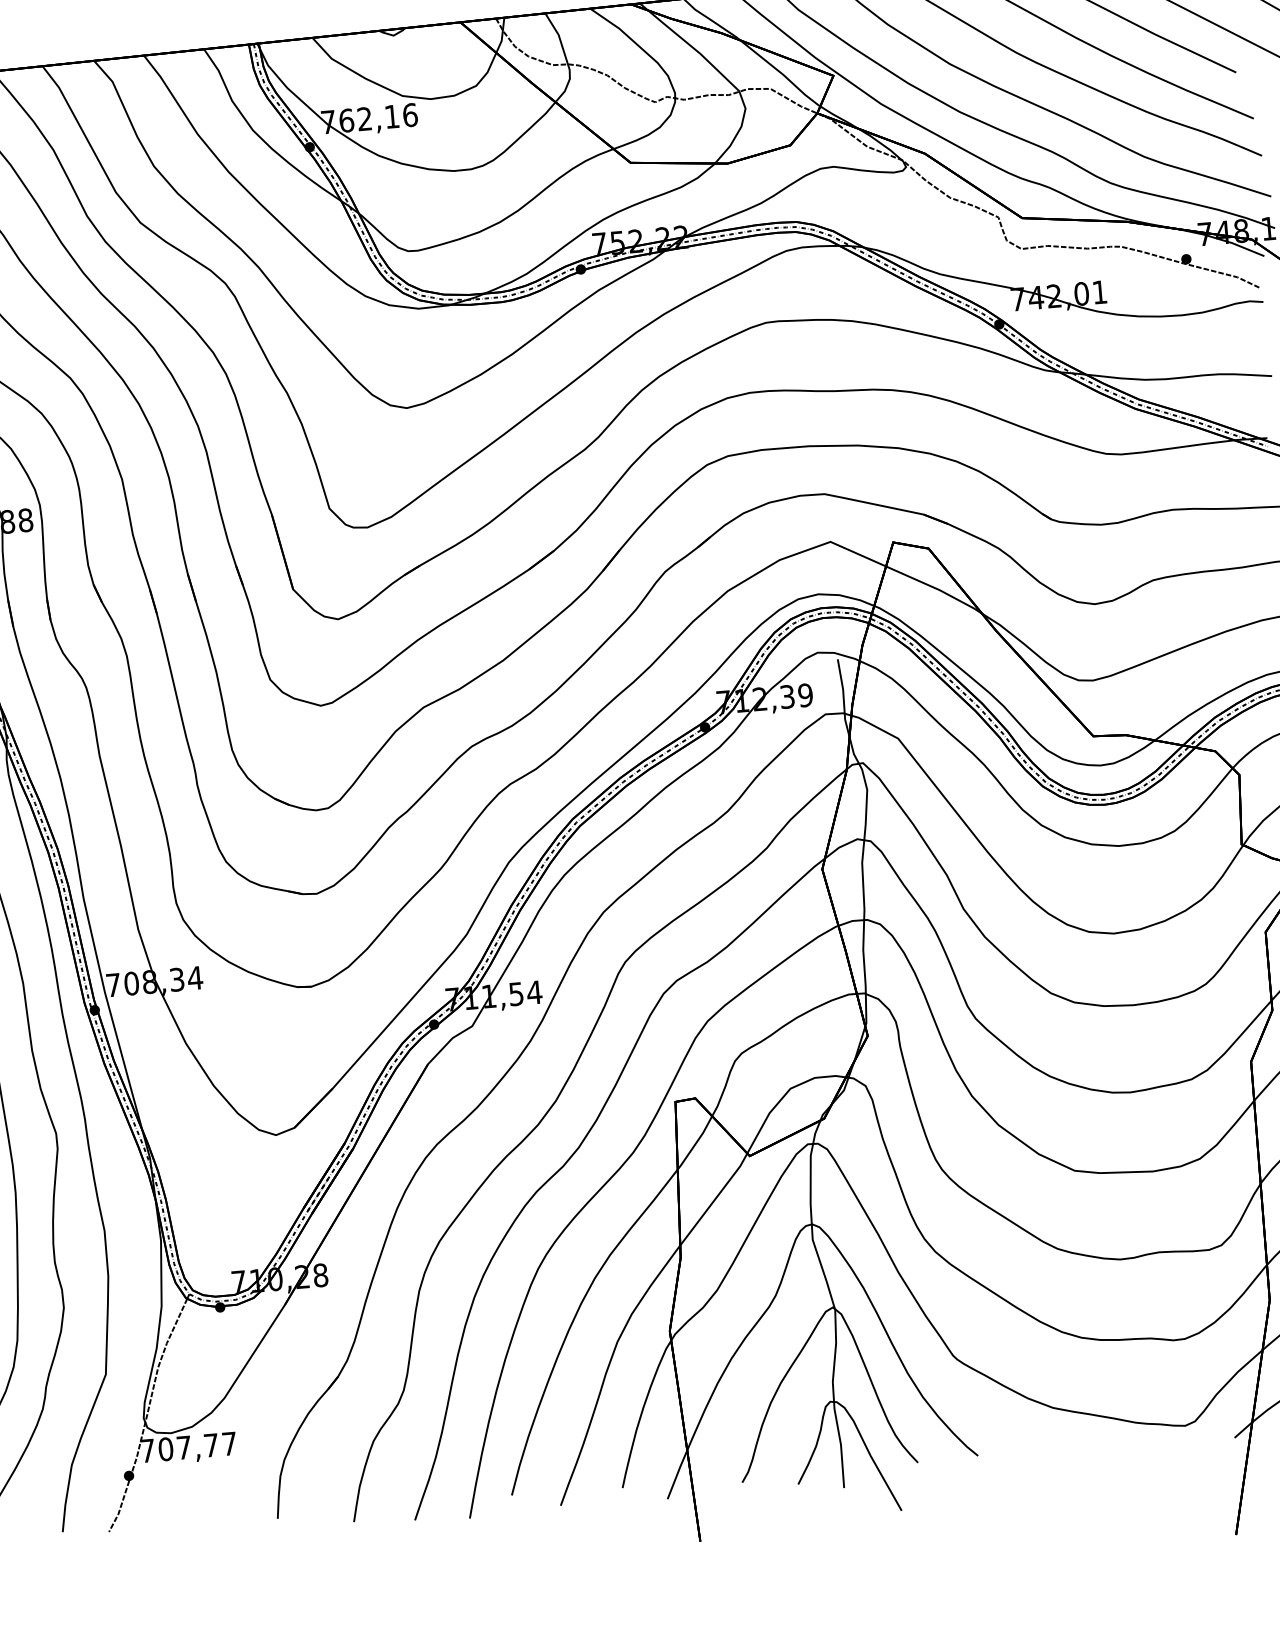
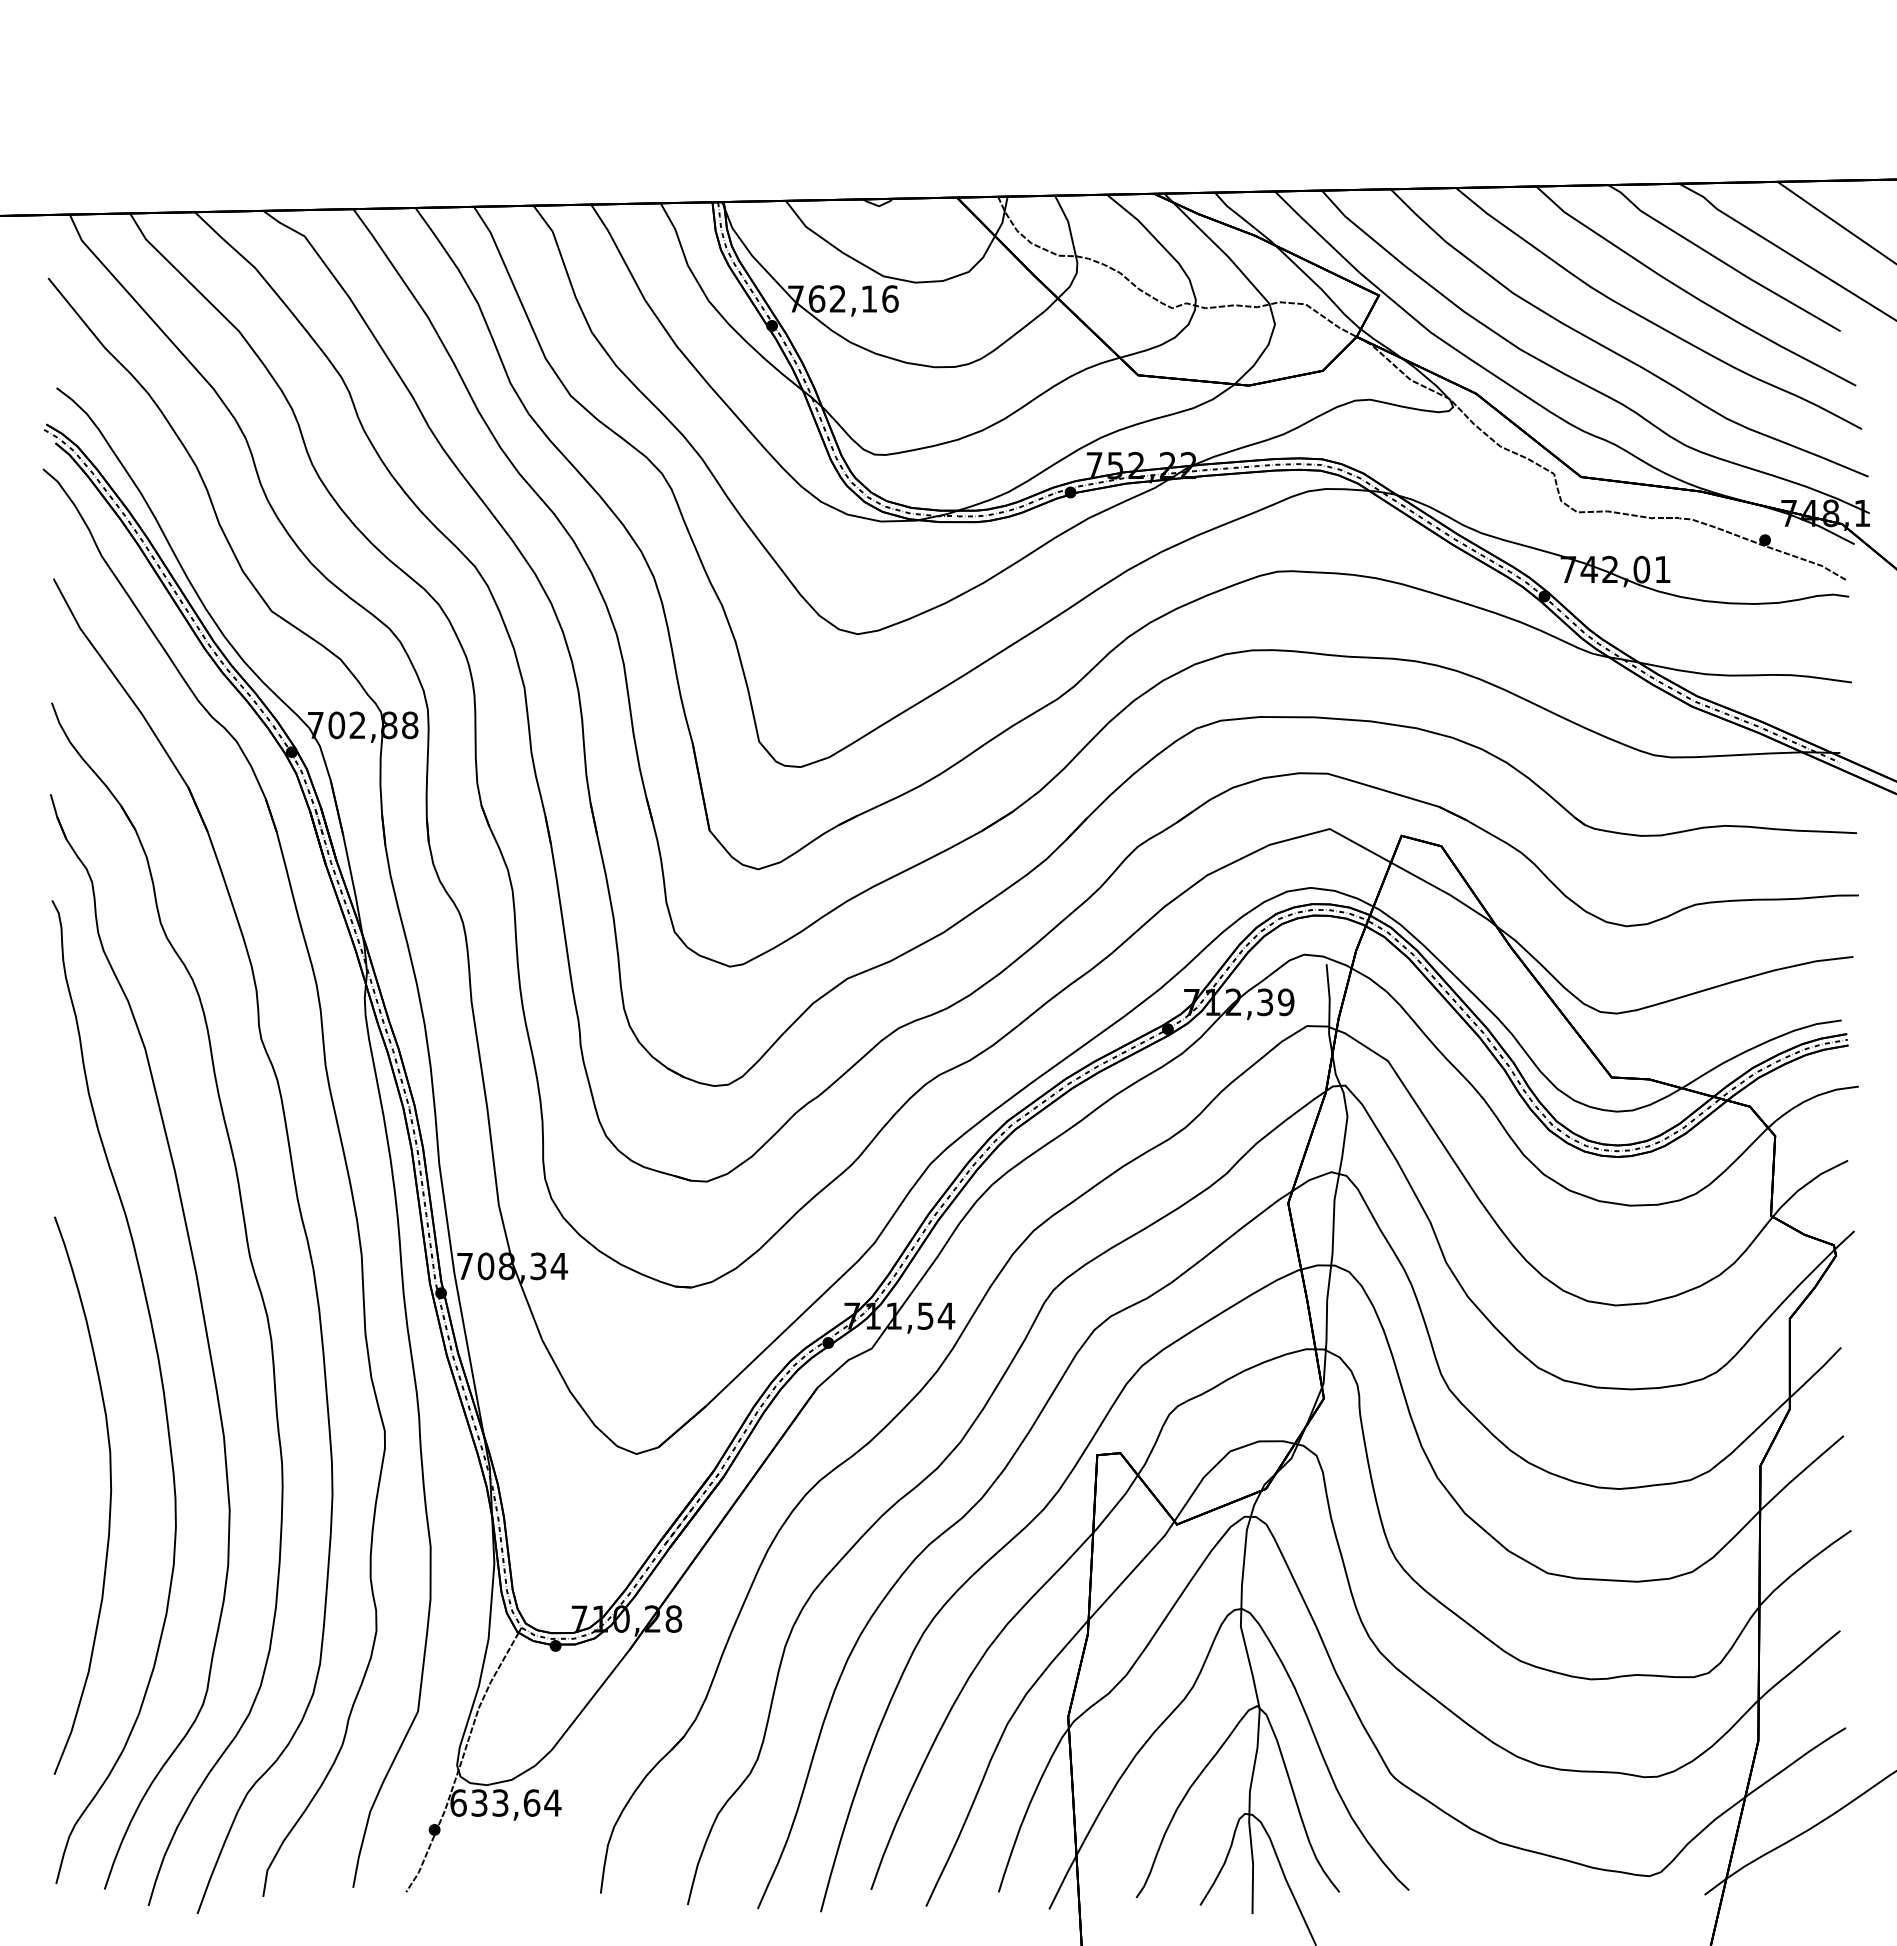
text: (188, 1446) -> (505, 1802), 707,77 -> 633,64

